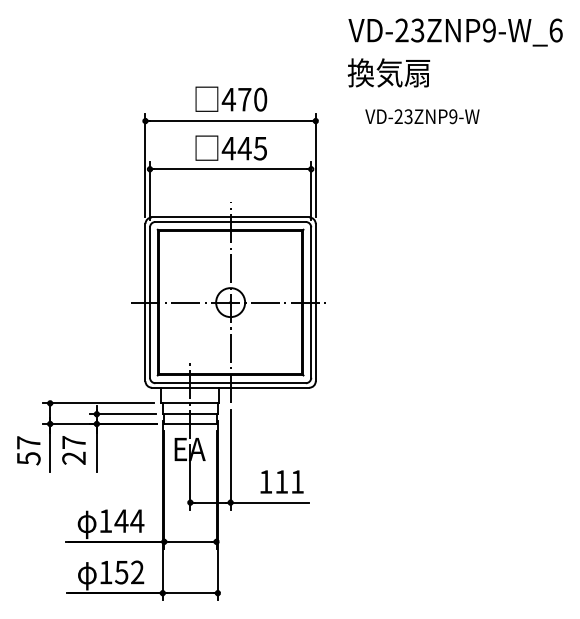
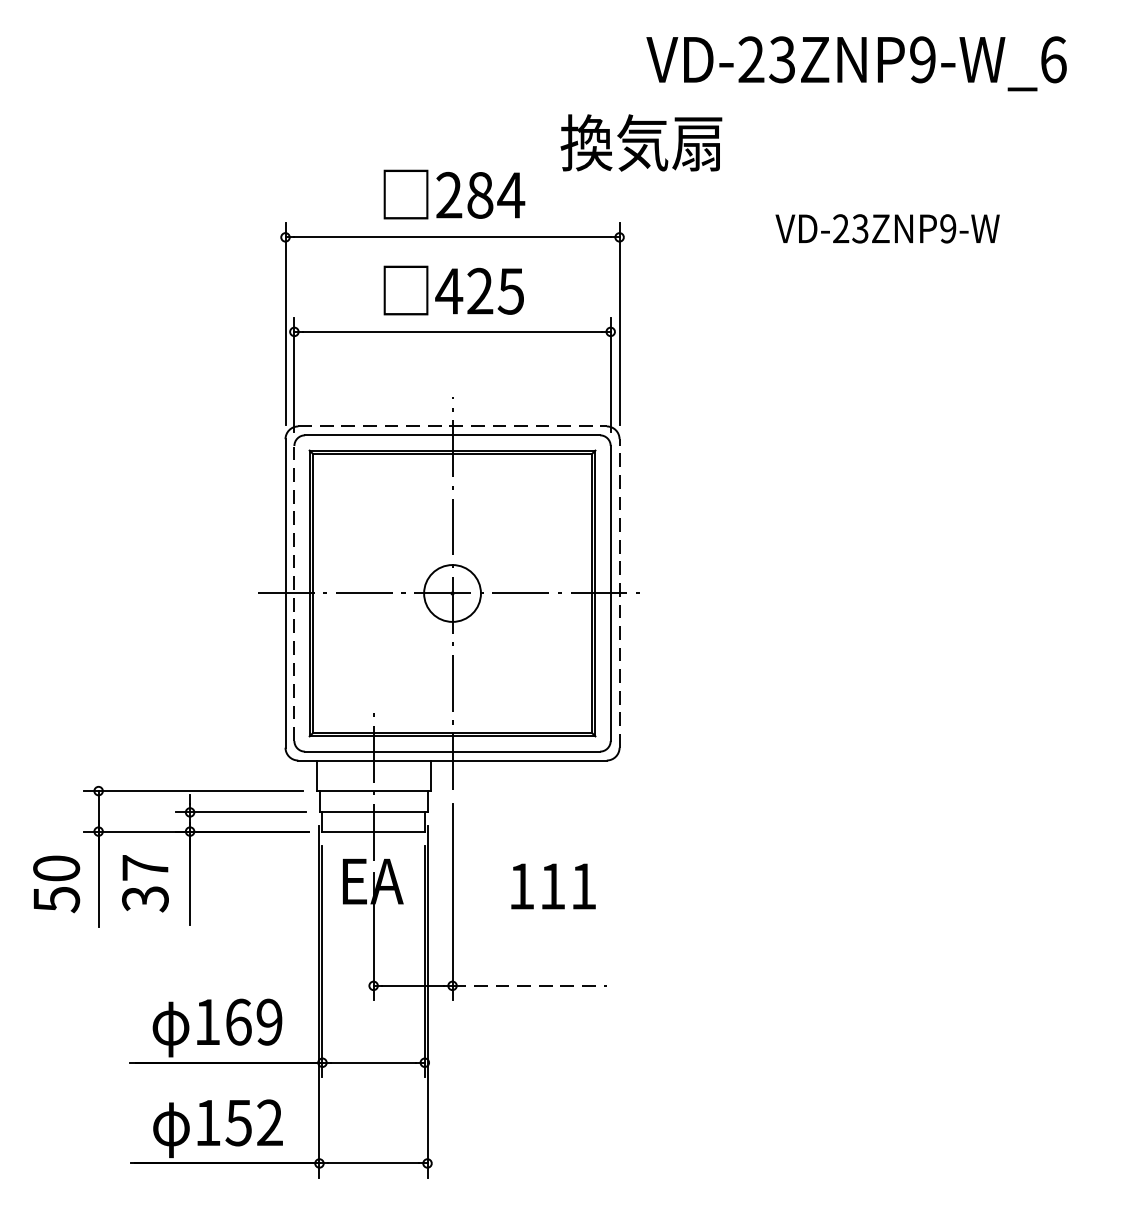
text: (455, 32) -> (856, 63), moved
text: (388, 72) -> (640, 142), moved
text: (244, 99) -> (479, 195), 470 -> 284
text: (422, 116) -> (887, 228), moved
text: (244, 148) -> (479, 291), 445 -> 425
line: (230, 217) -> (452, 426), solid -> dashed
line: (150, 302) -> (295, 593), solid -> dashed
line: (315, 302) -> (619, 593), solid -> dashed
text: (28, 442) -> (56, 867), 57 -> 50
text: (73, 458) -> (144, 899), 27 -> 37
text: (281, 481) -> (552, 885), moved
line: (270, 502) -> (530, 985), solid -> dashed
text: (129, 521) -> (254, 1022), 144 -> 169

